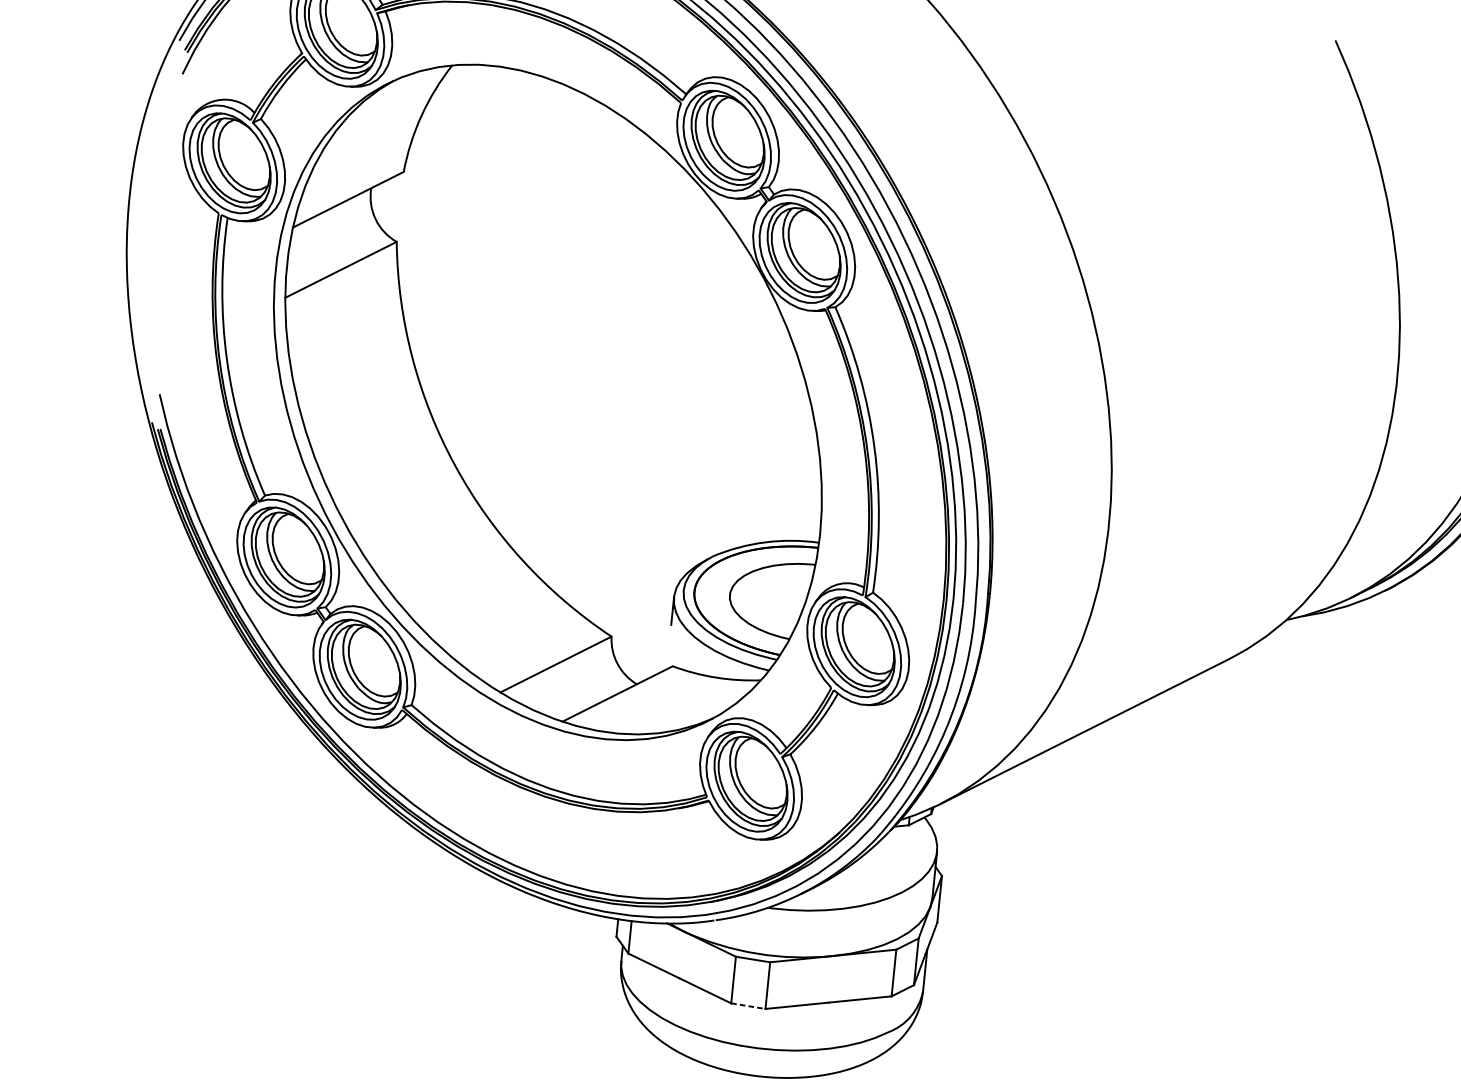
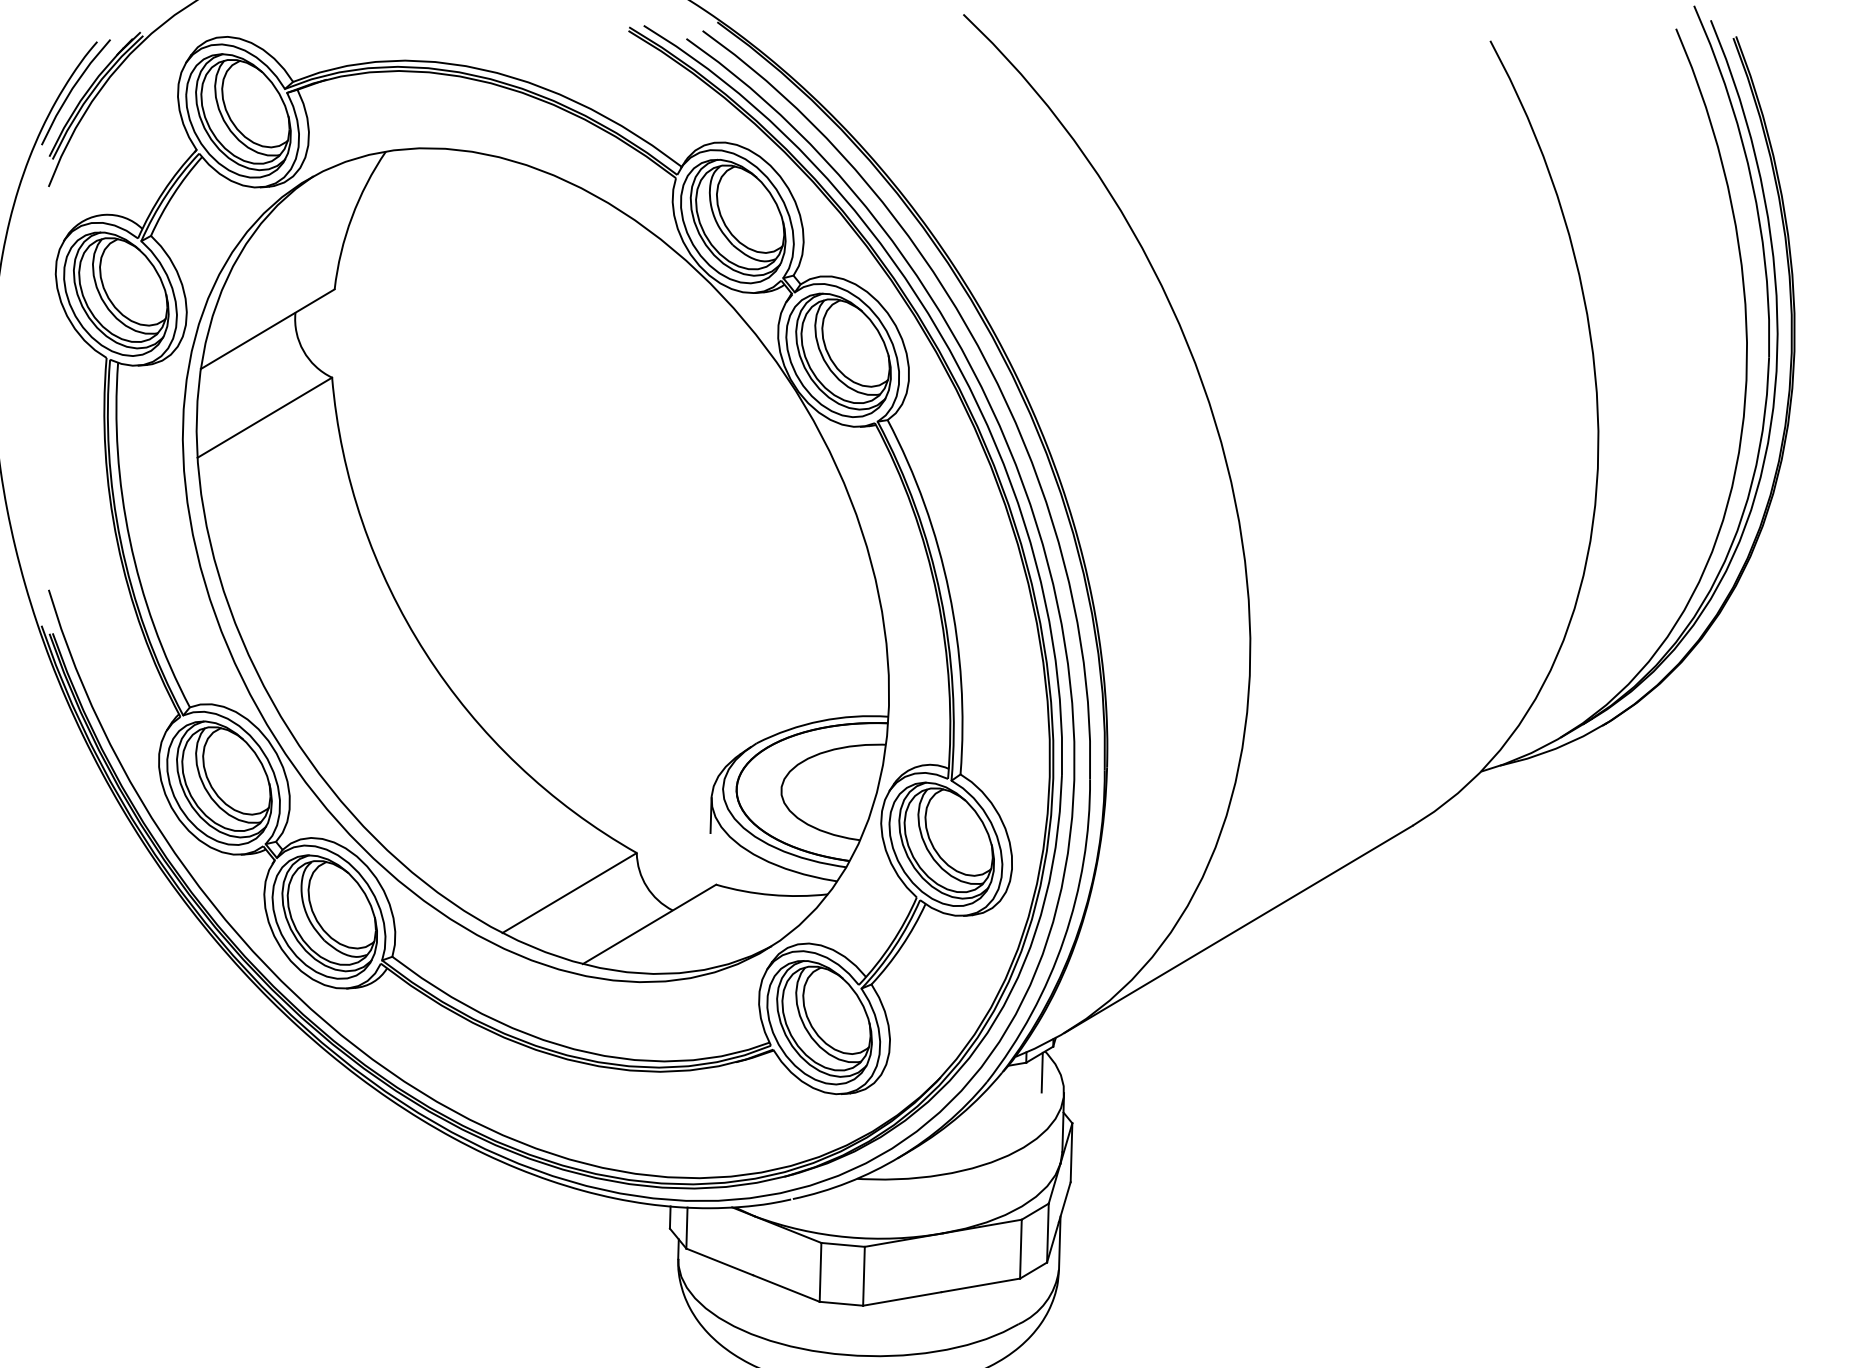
line: (920, 833) -> (1041, 1072), added
line: (748, 1005) -> (841, 1303), dashed -> solid

